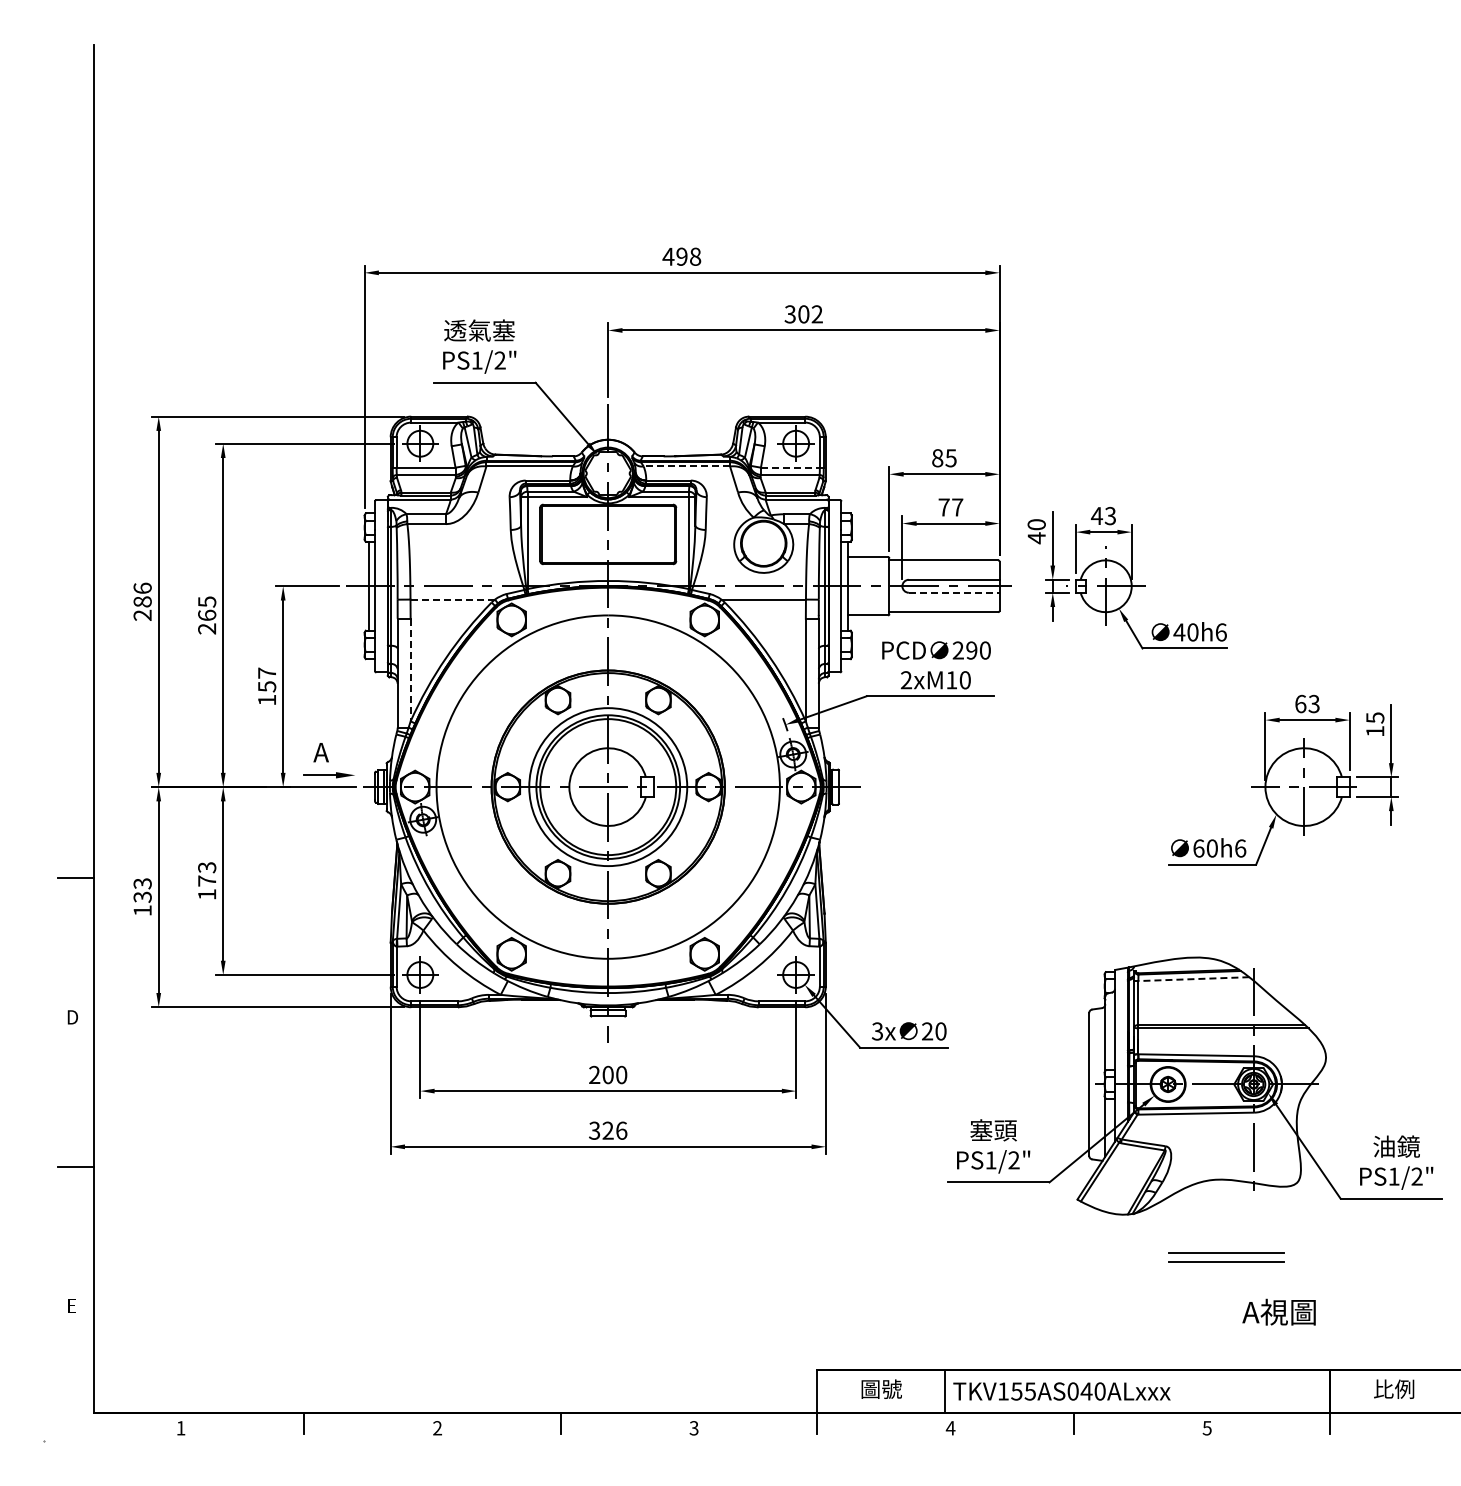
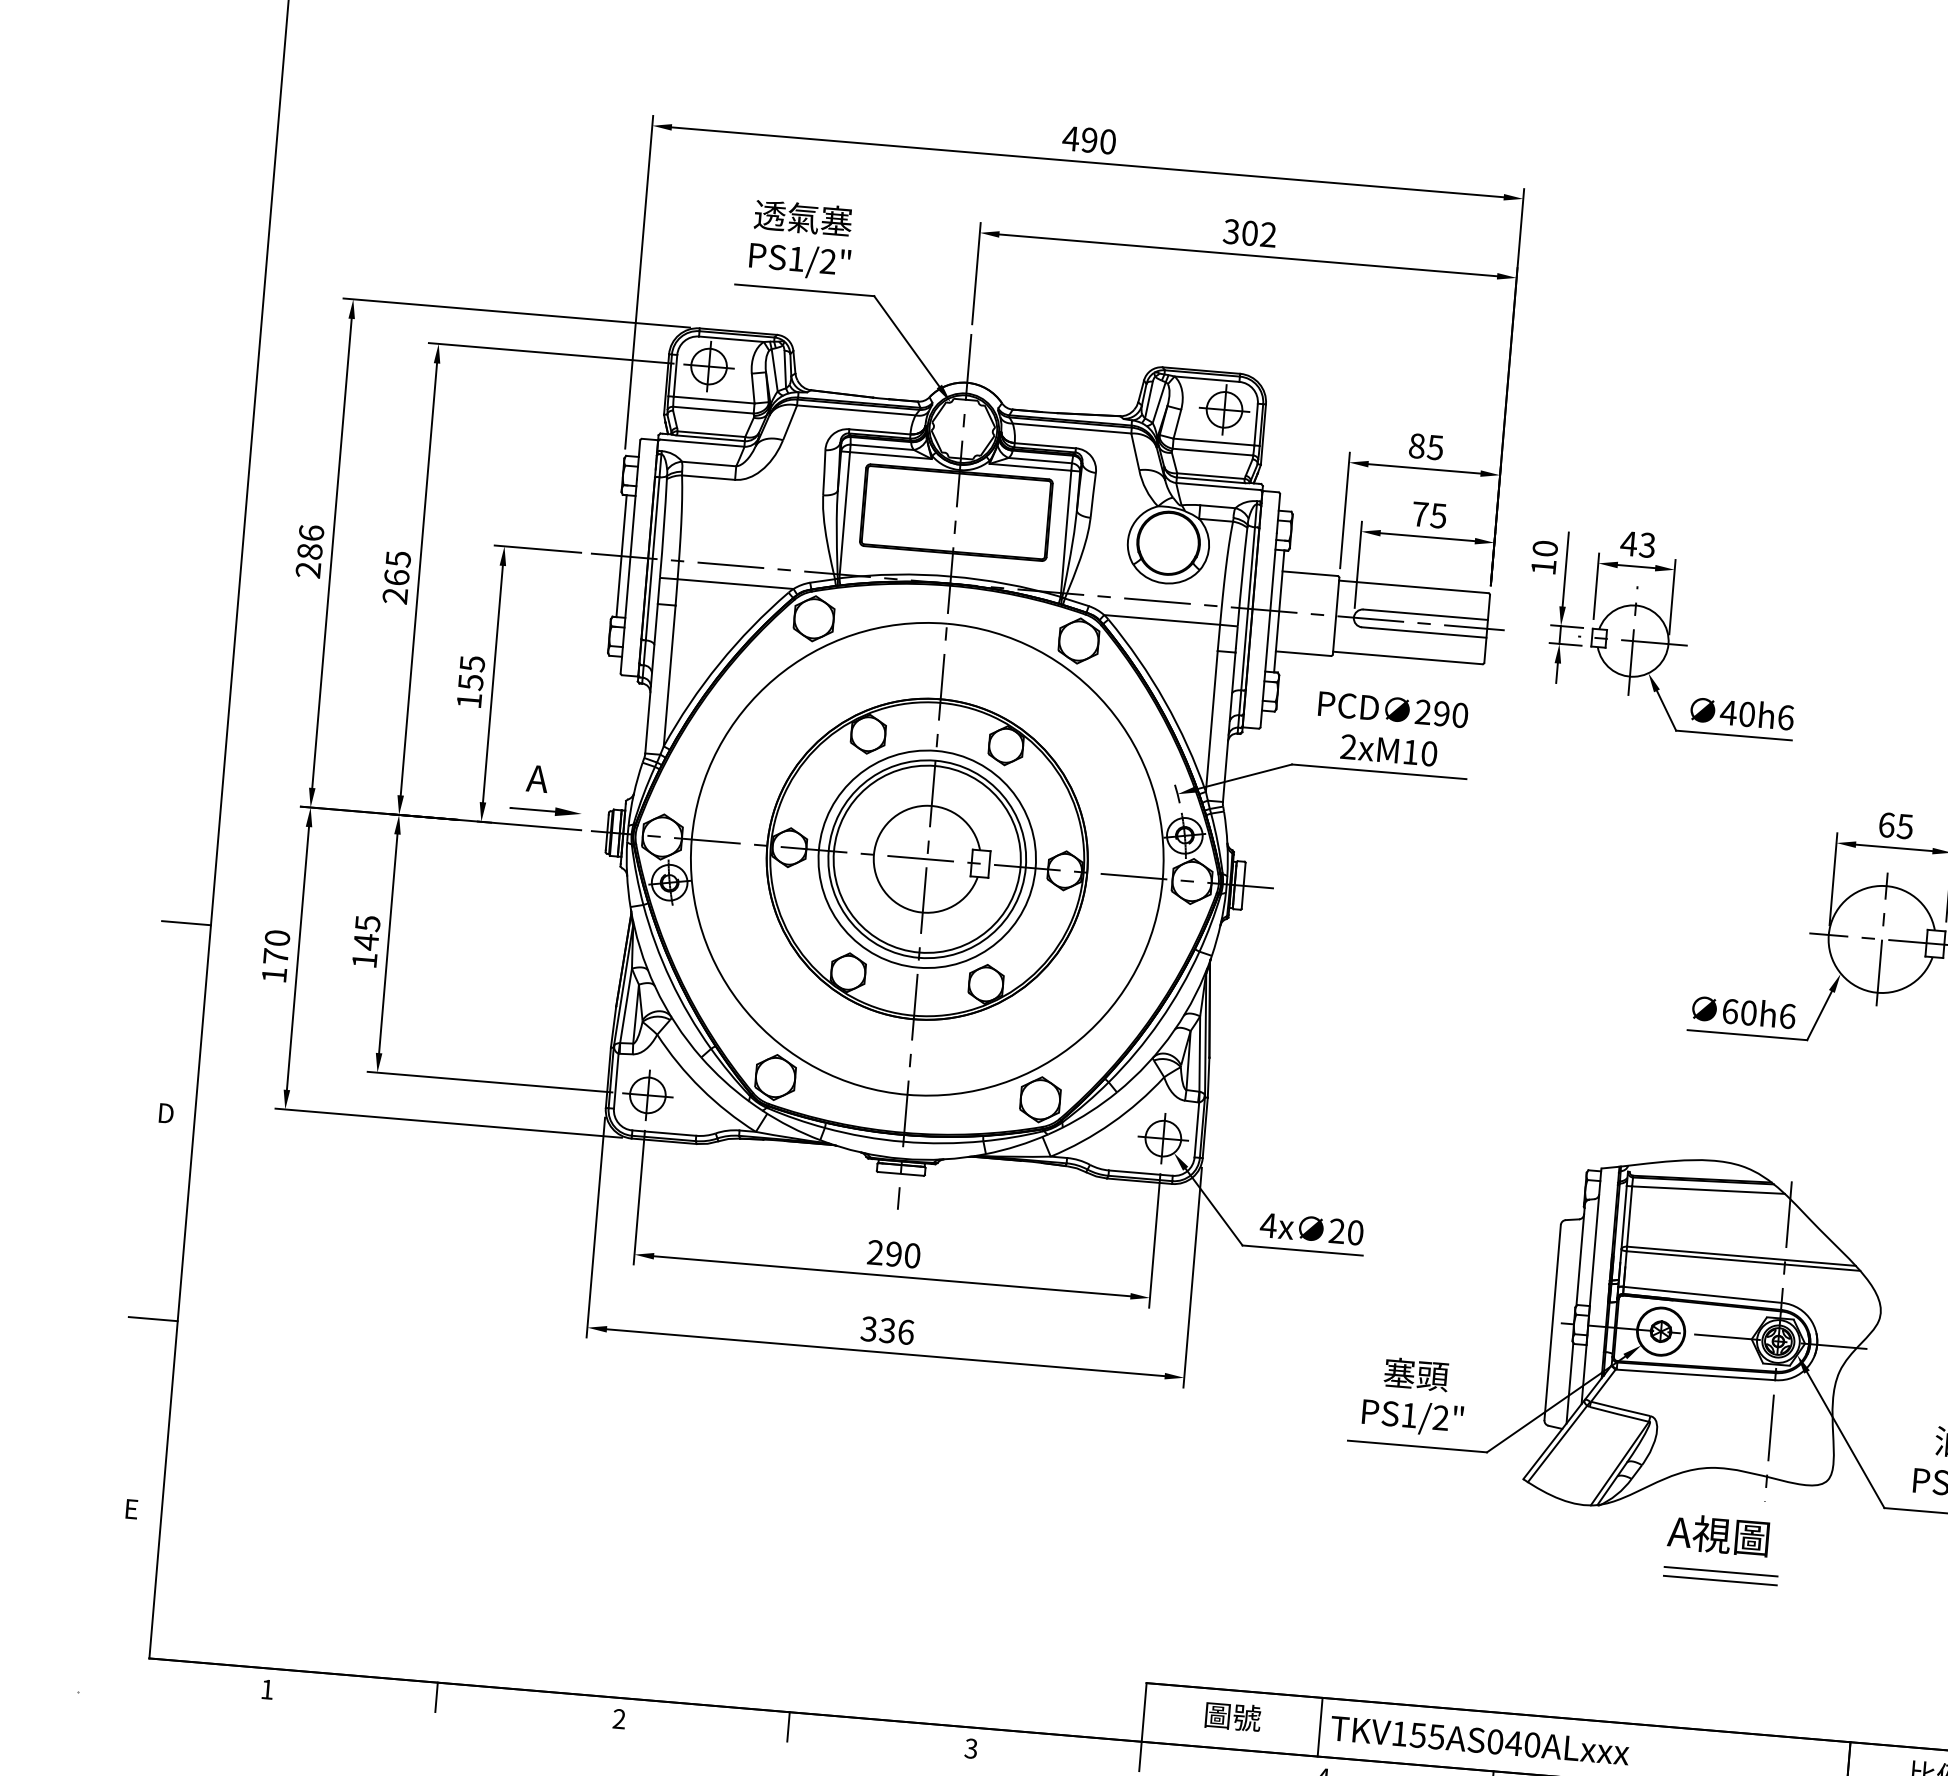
text: (695, 256) -> (1108, 141), 498 -> 490
line: (686, 466) -> (1071, 428), dashed -> solid
line: (790, 467) -> (1214, 441), dashed -> solid
text: (957, 507) -> (1438, 515), 77 -> 75
text: (1036, 538) -> (1543, 567), 40 -> 10
line: (954, 592) -> (1424, 632), dashed -> solid
line: (452, 599) -> (735, 583), dashed -> solid
line: (410, 670) -> (669, 676), dashed -> solid
text: (267, 672) -> (473, 662), 157 -> 155
text: (1314, 703) -> (1905, 825), 63 -> 65
text: (207, 874) -> (367, 932), 173 -> 145
text: (142, 890) -> (276, 947), 133 -> 170
line: (1193, 979) -> (1707, 1190), dashed -> solid
text: (877, 1031) -> (1268, 1225), 3x -> 4x
text: (607, 1075) -> (893, 1254), 200 -> 290
text: (607, 1130) -> (886, 1330), 326 -> 336
part: (1225, 1257) -> (1719, 1575), size x0.71
text: (1278, 1311) -> (1717, 1534), moved

